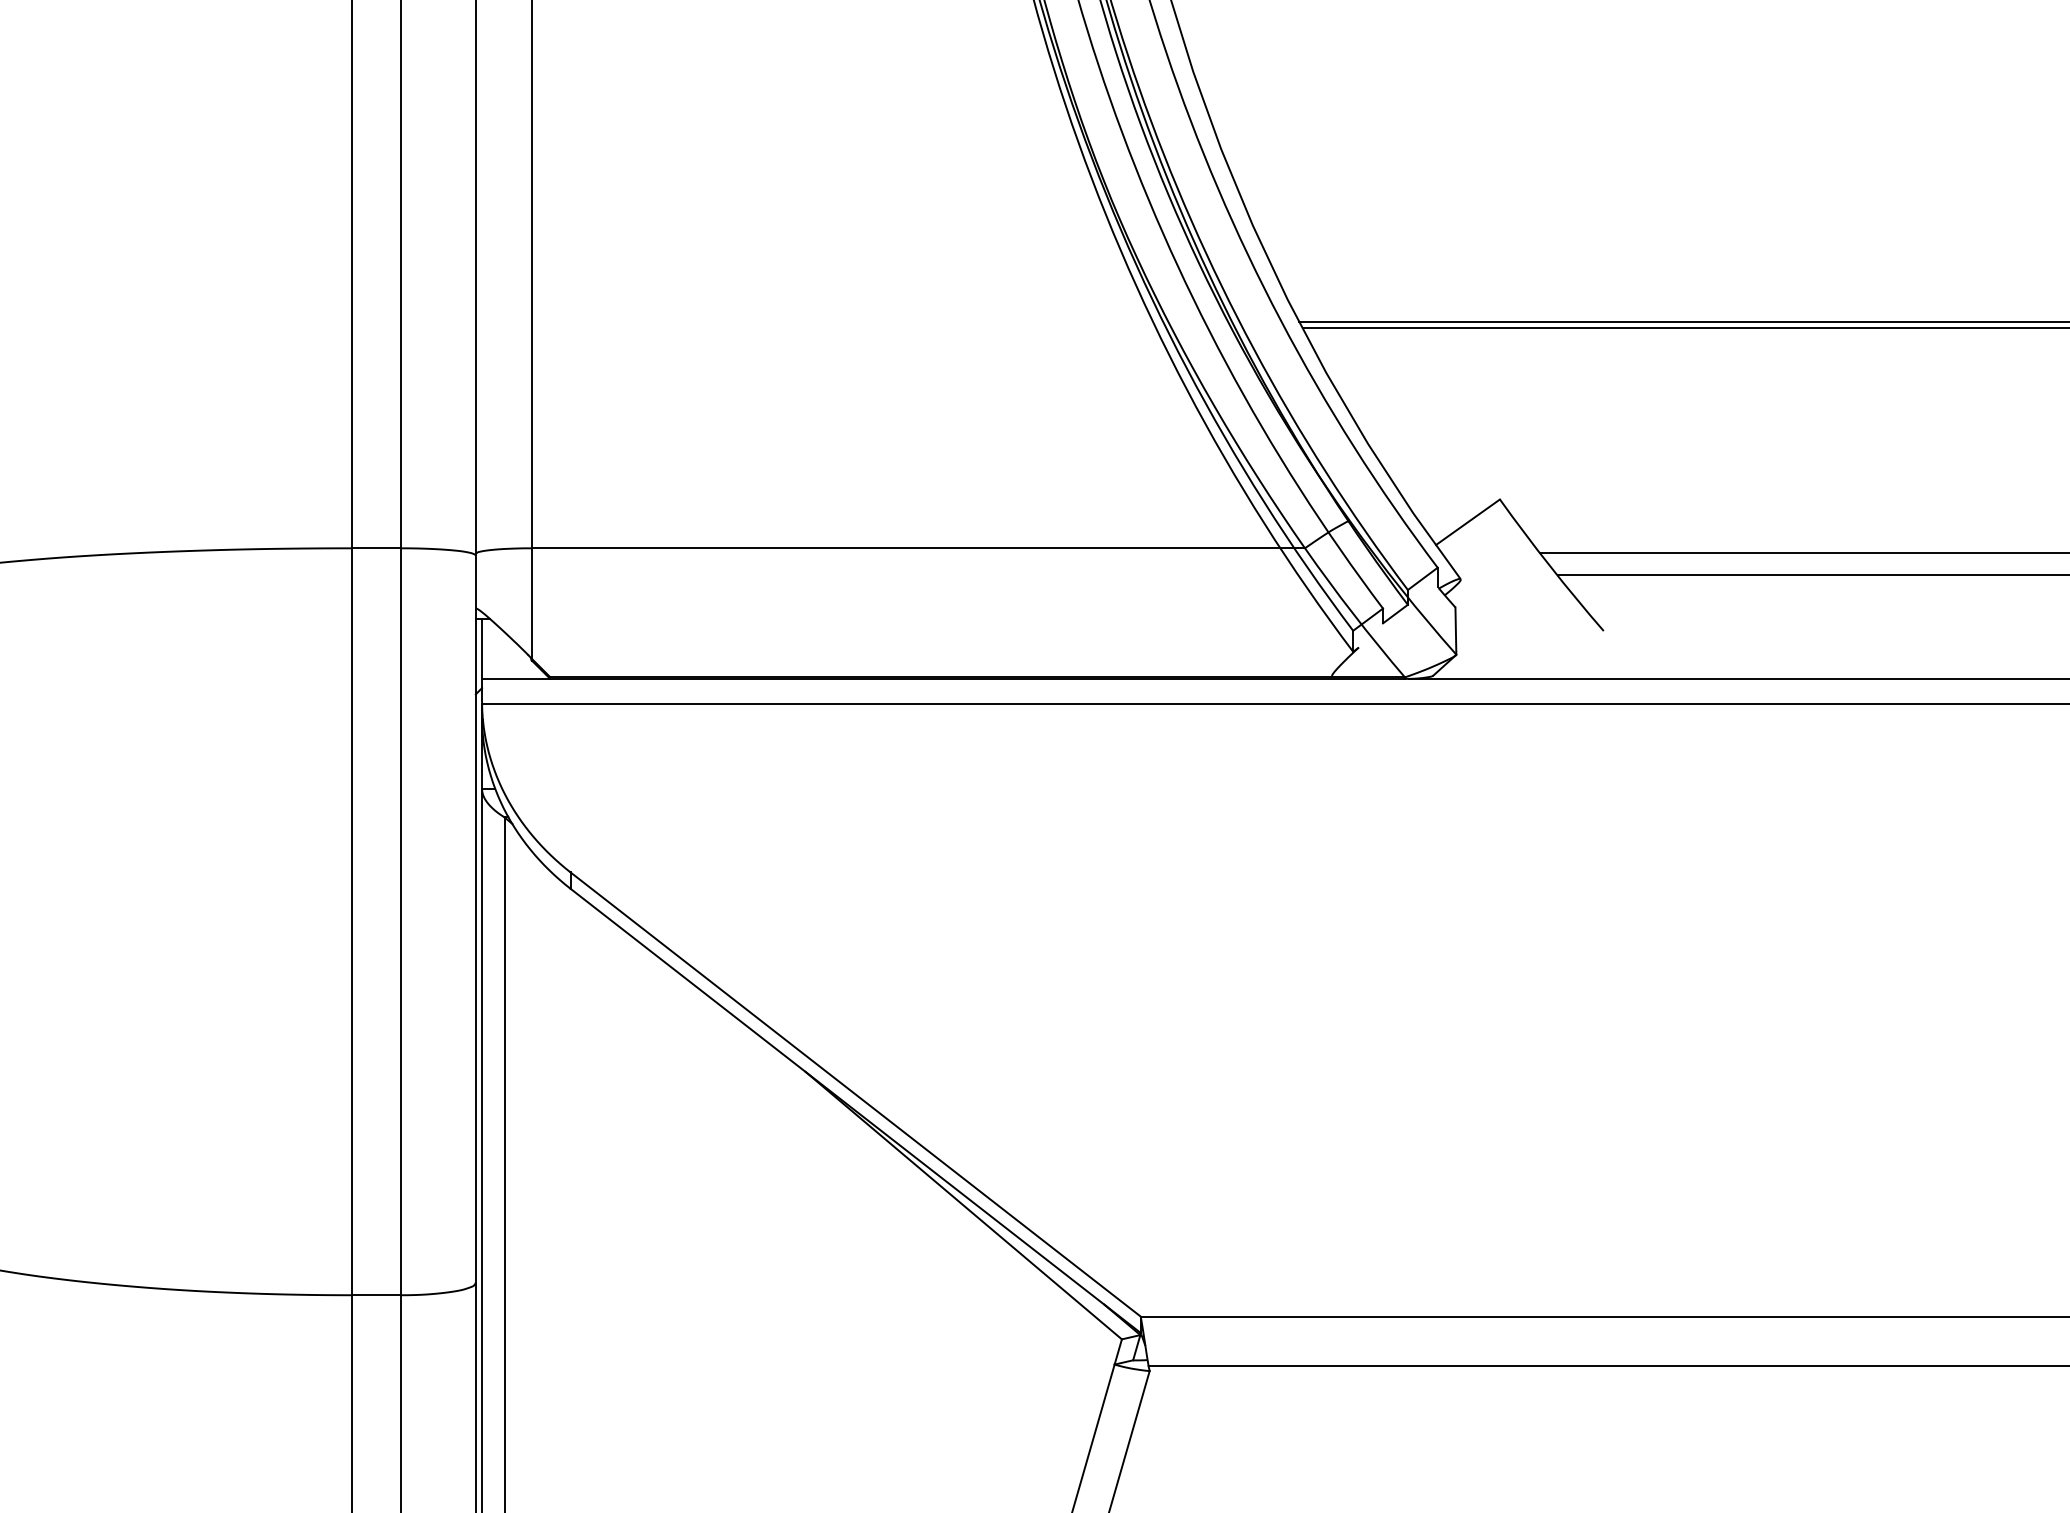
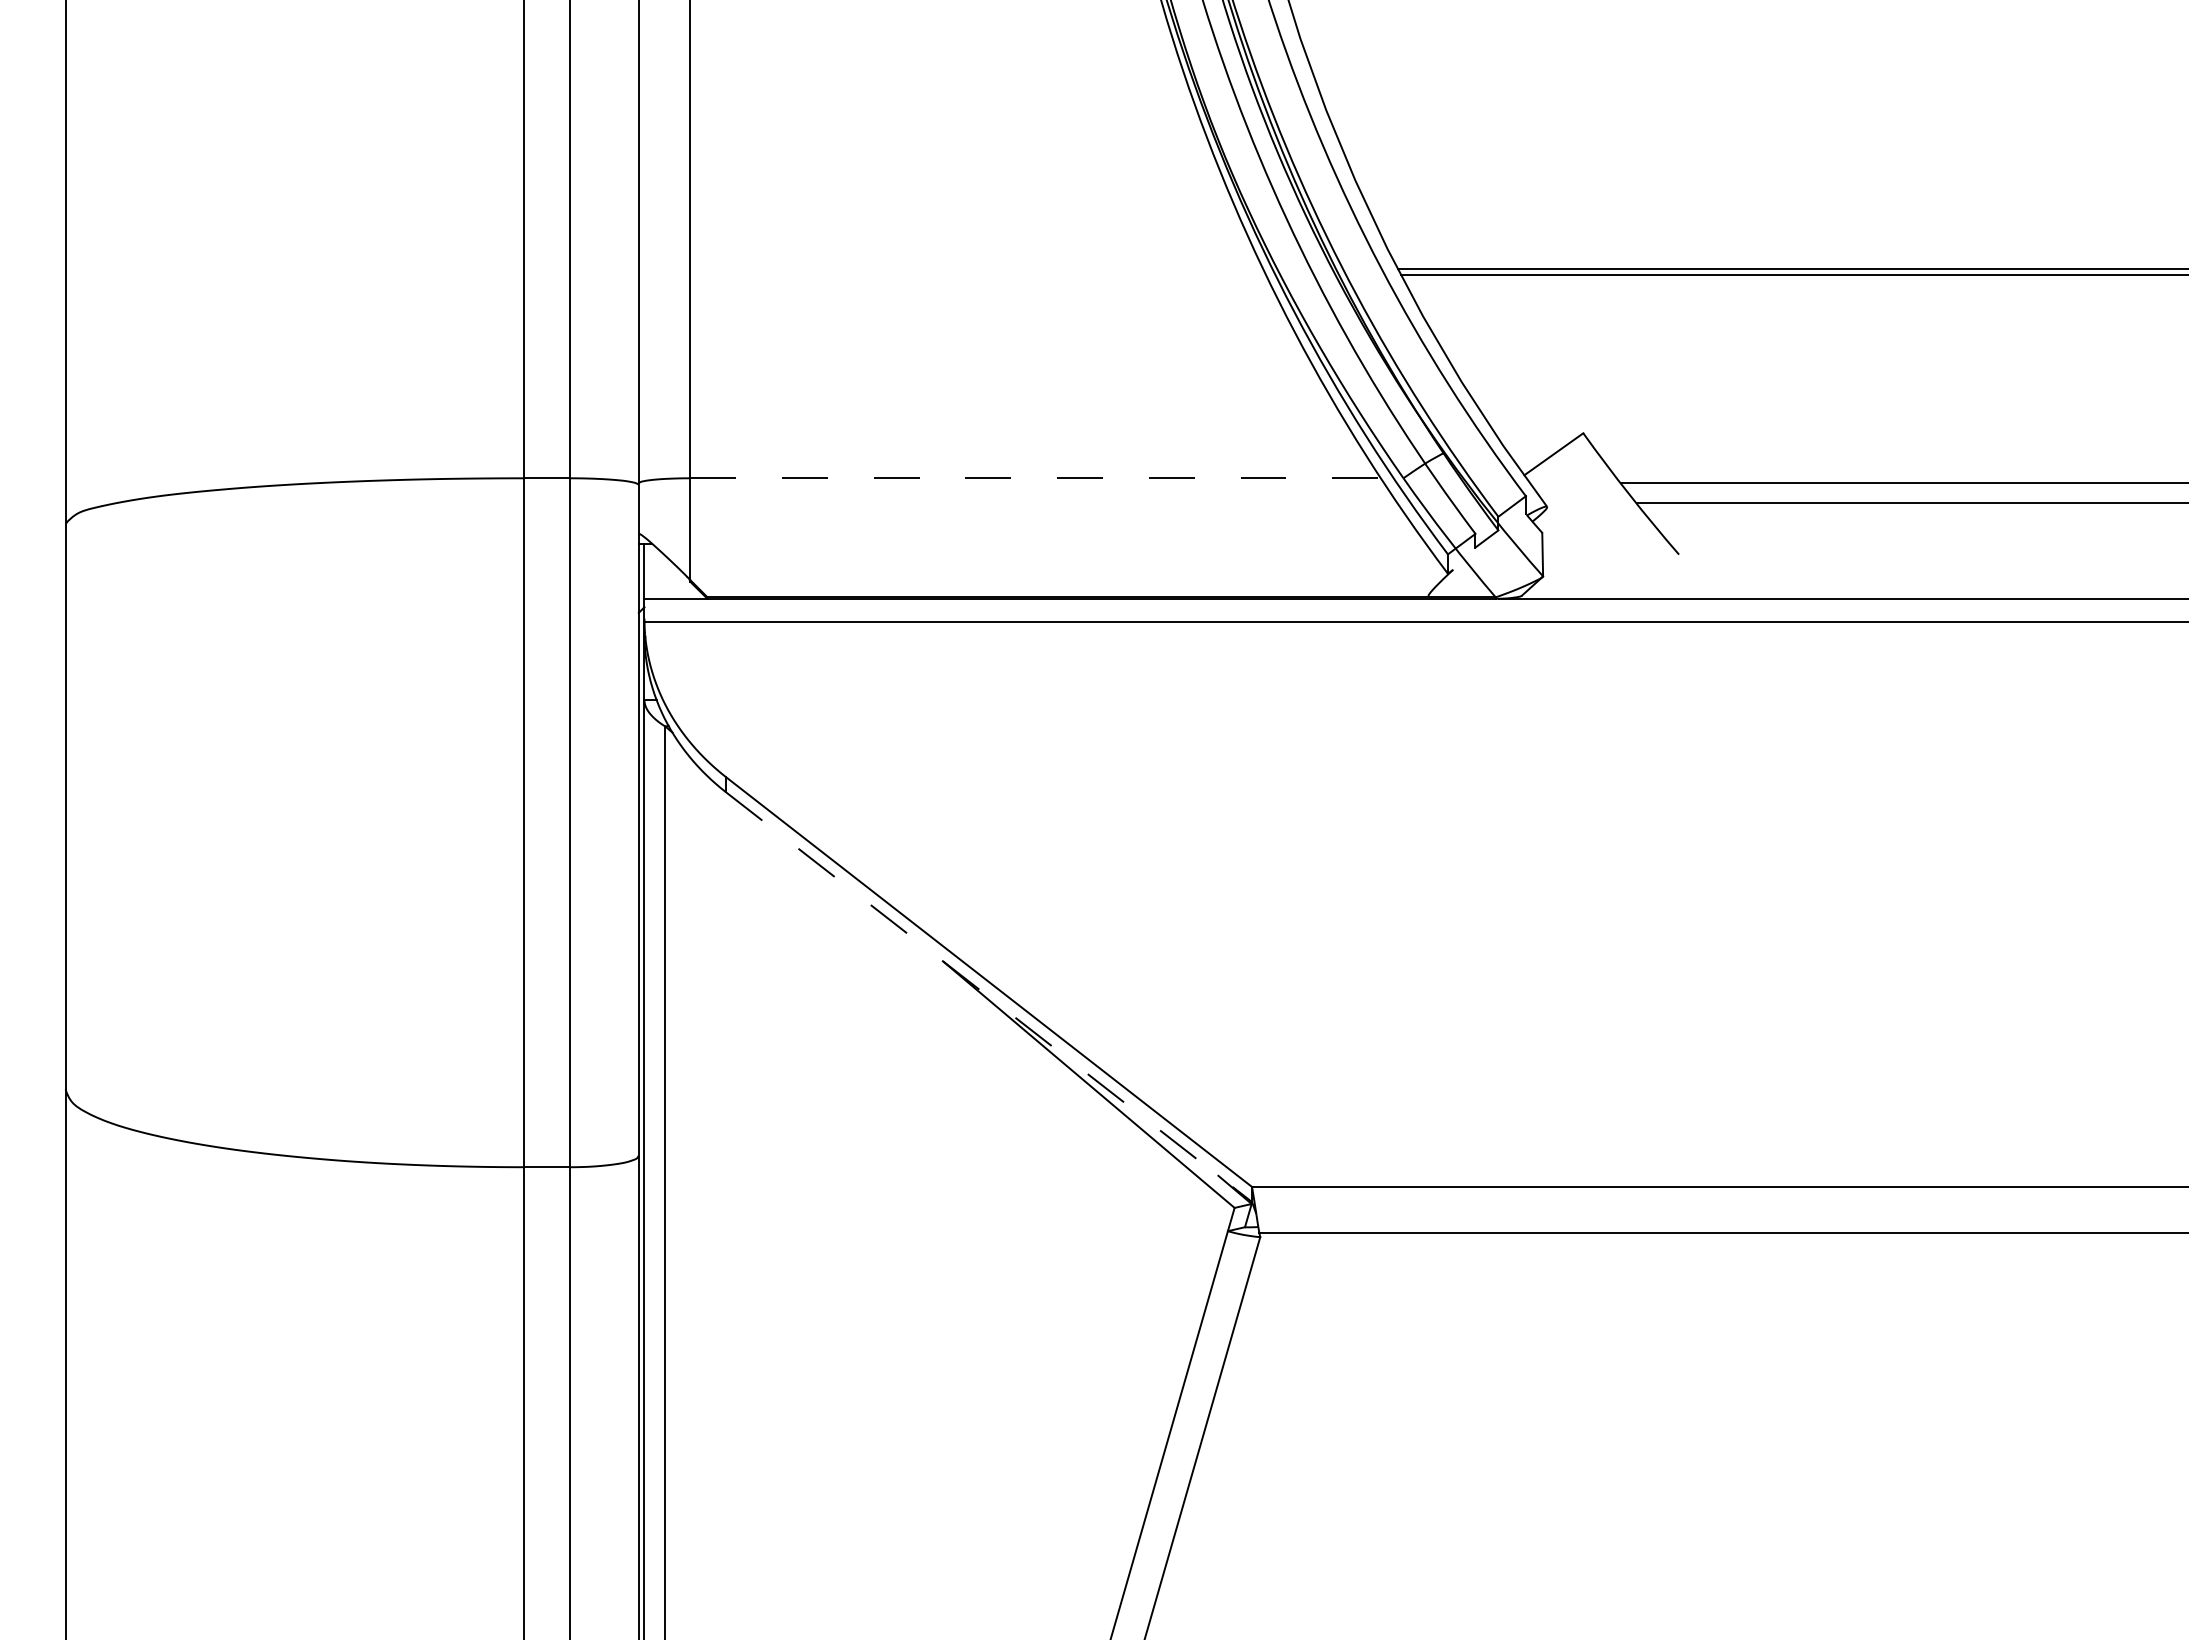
line: (917, 548) -> (1046, 478), solid -> dashed
line: (856, 1111) -> (989, 997), solid -> dashed

